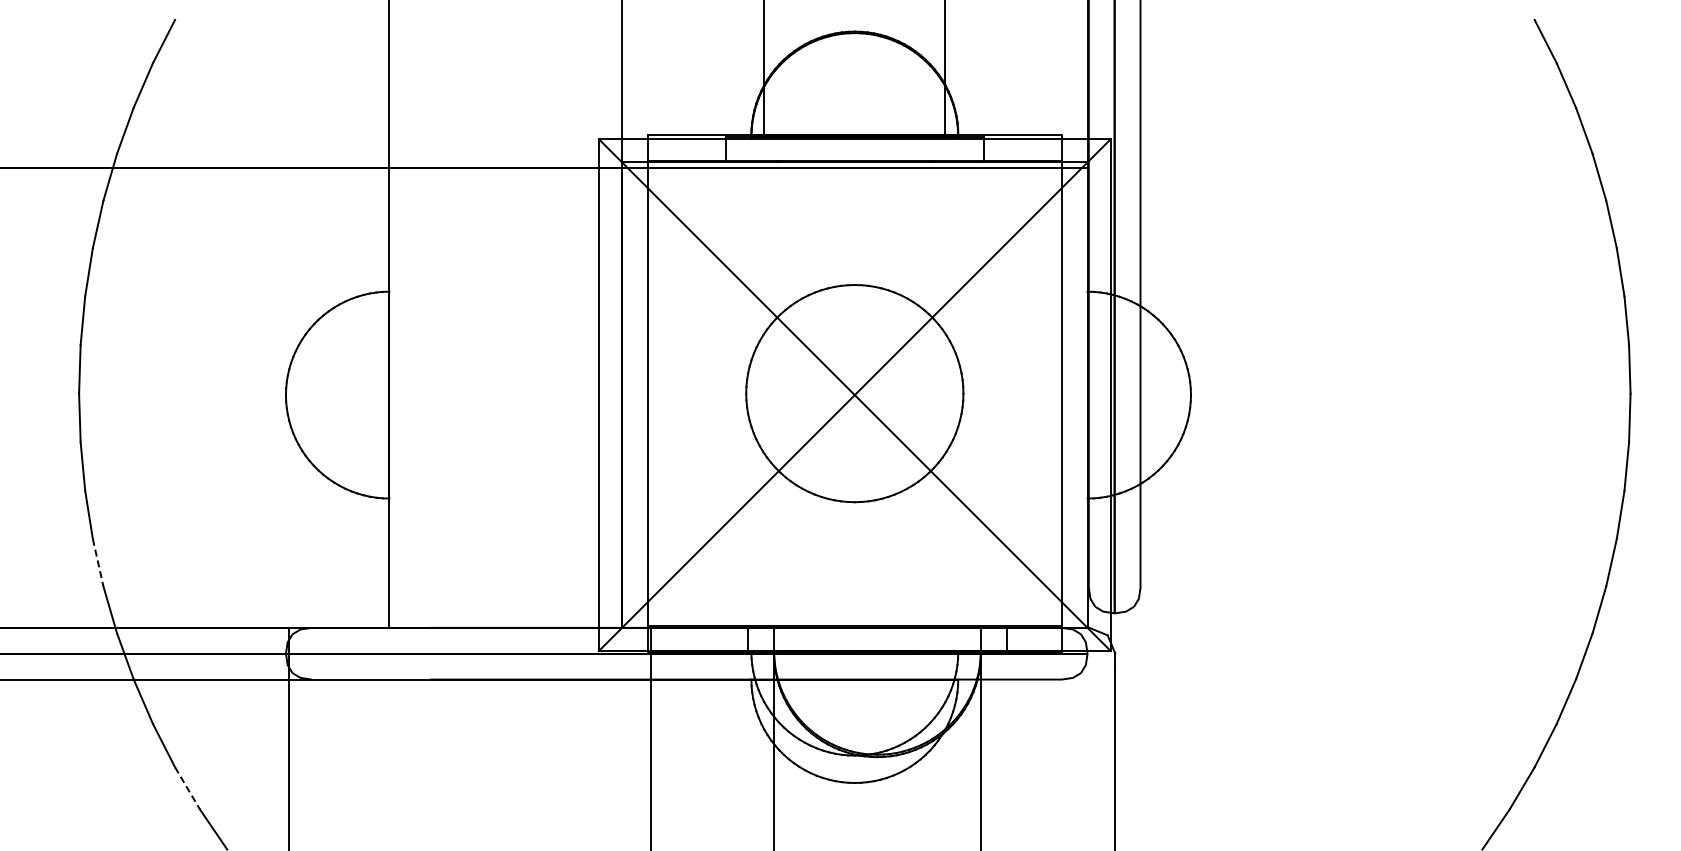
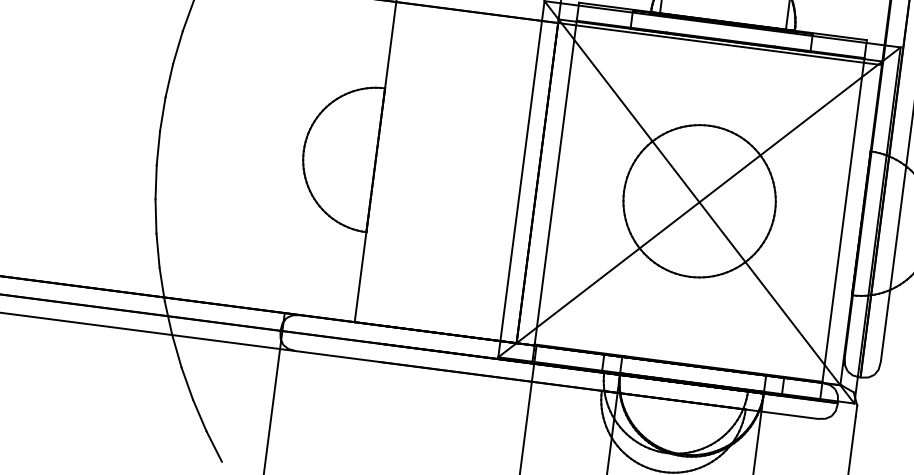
line: (98, 563) -> (158, 251), dashed -> solid
line: (187, 788) -> (199, 415), dashed -> solid

